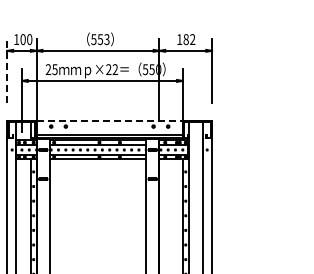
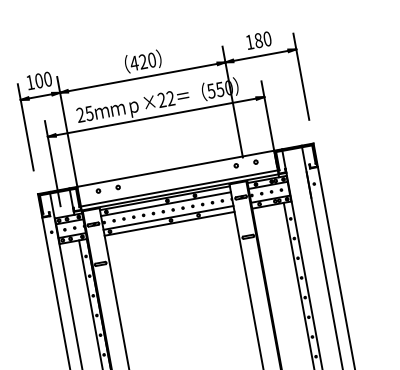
text: (100, 39) -> (143, 61), 553 -> 420
text: (192, 39) -> (267, 38), 182 -> 180
line: (7, 70) -> (25, 126), dashed -> solid
line: (110, 120) -> (176, 168), dashed -> solid

